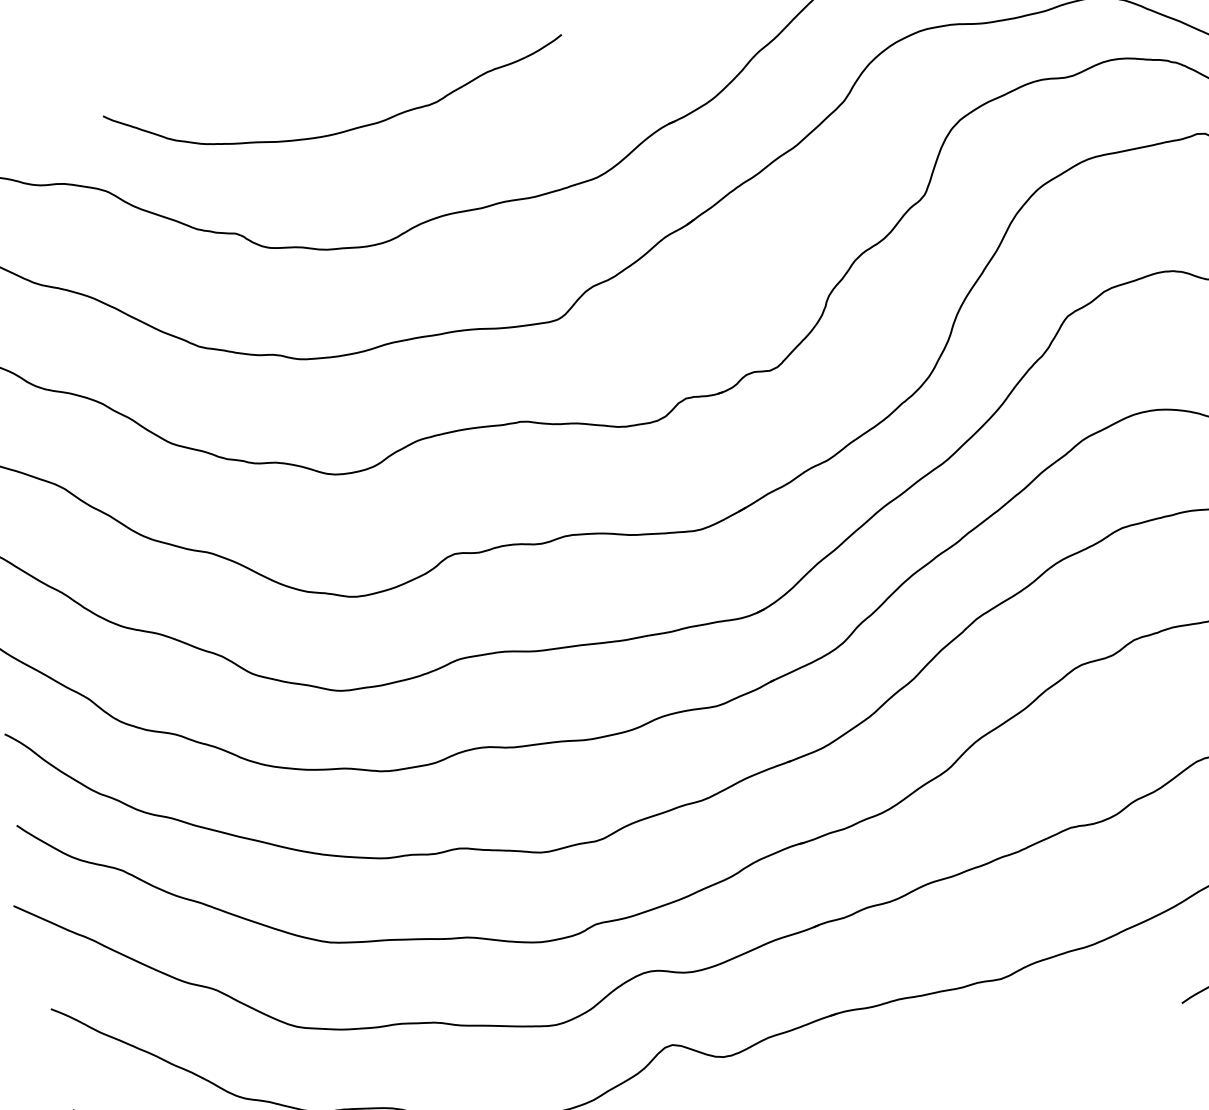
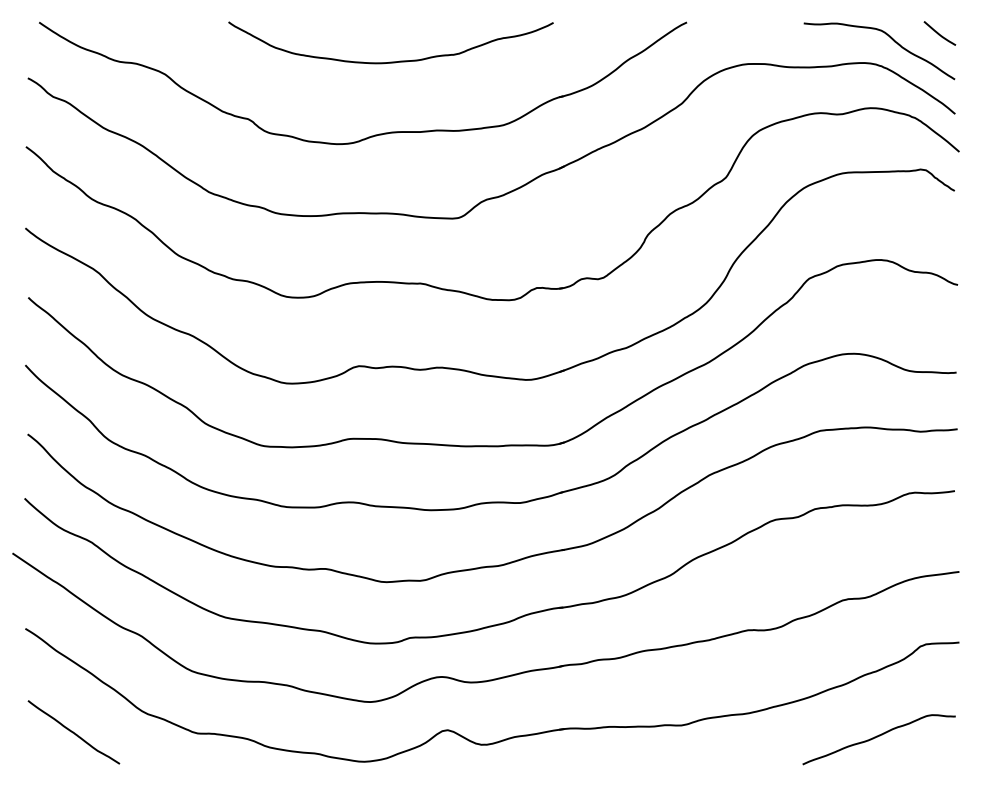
curve: (341, 130) -> (390, 61), moved

